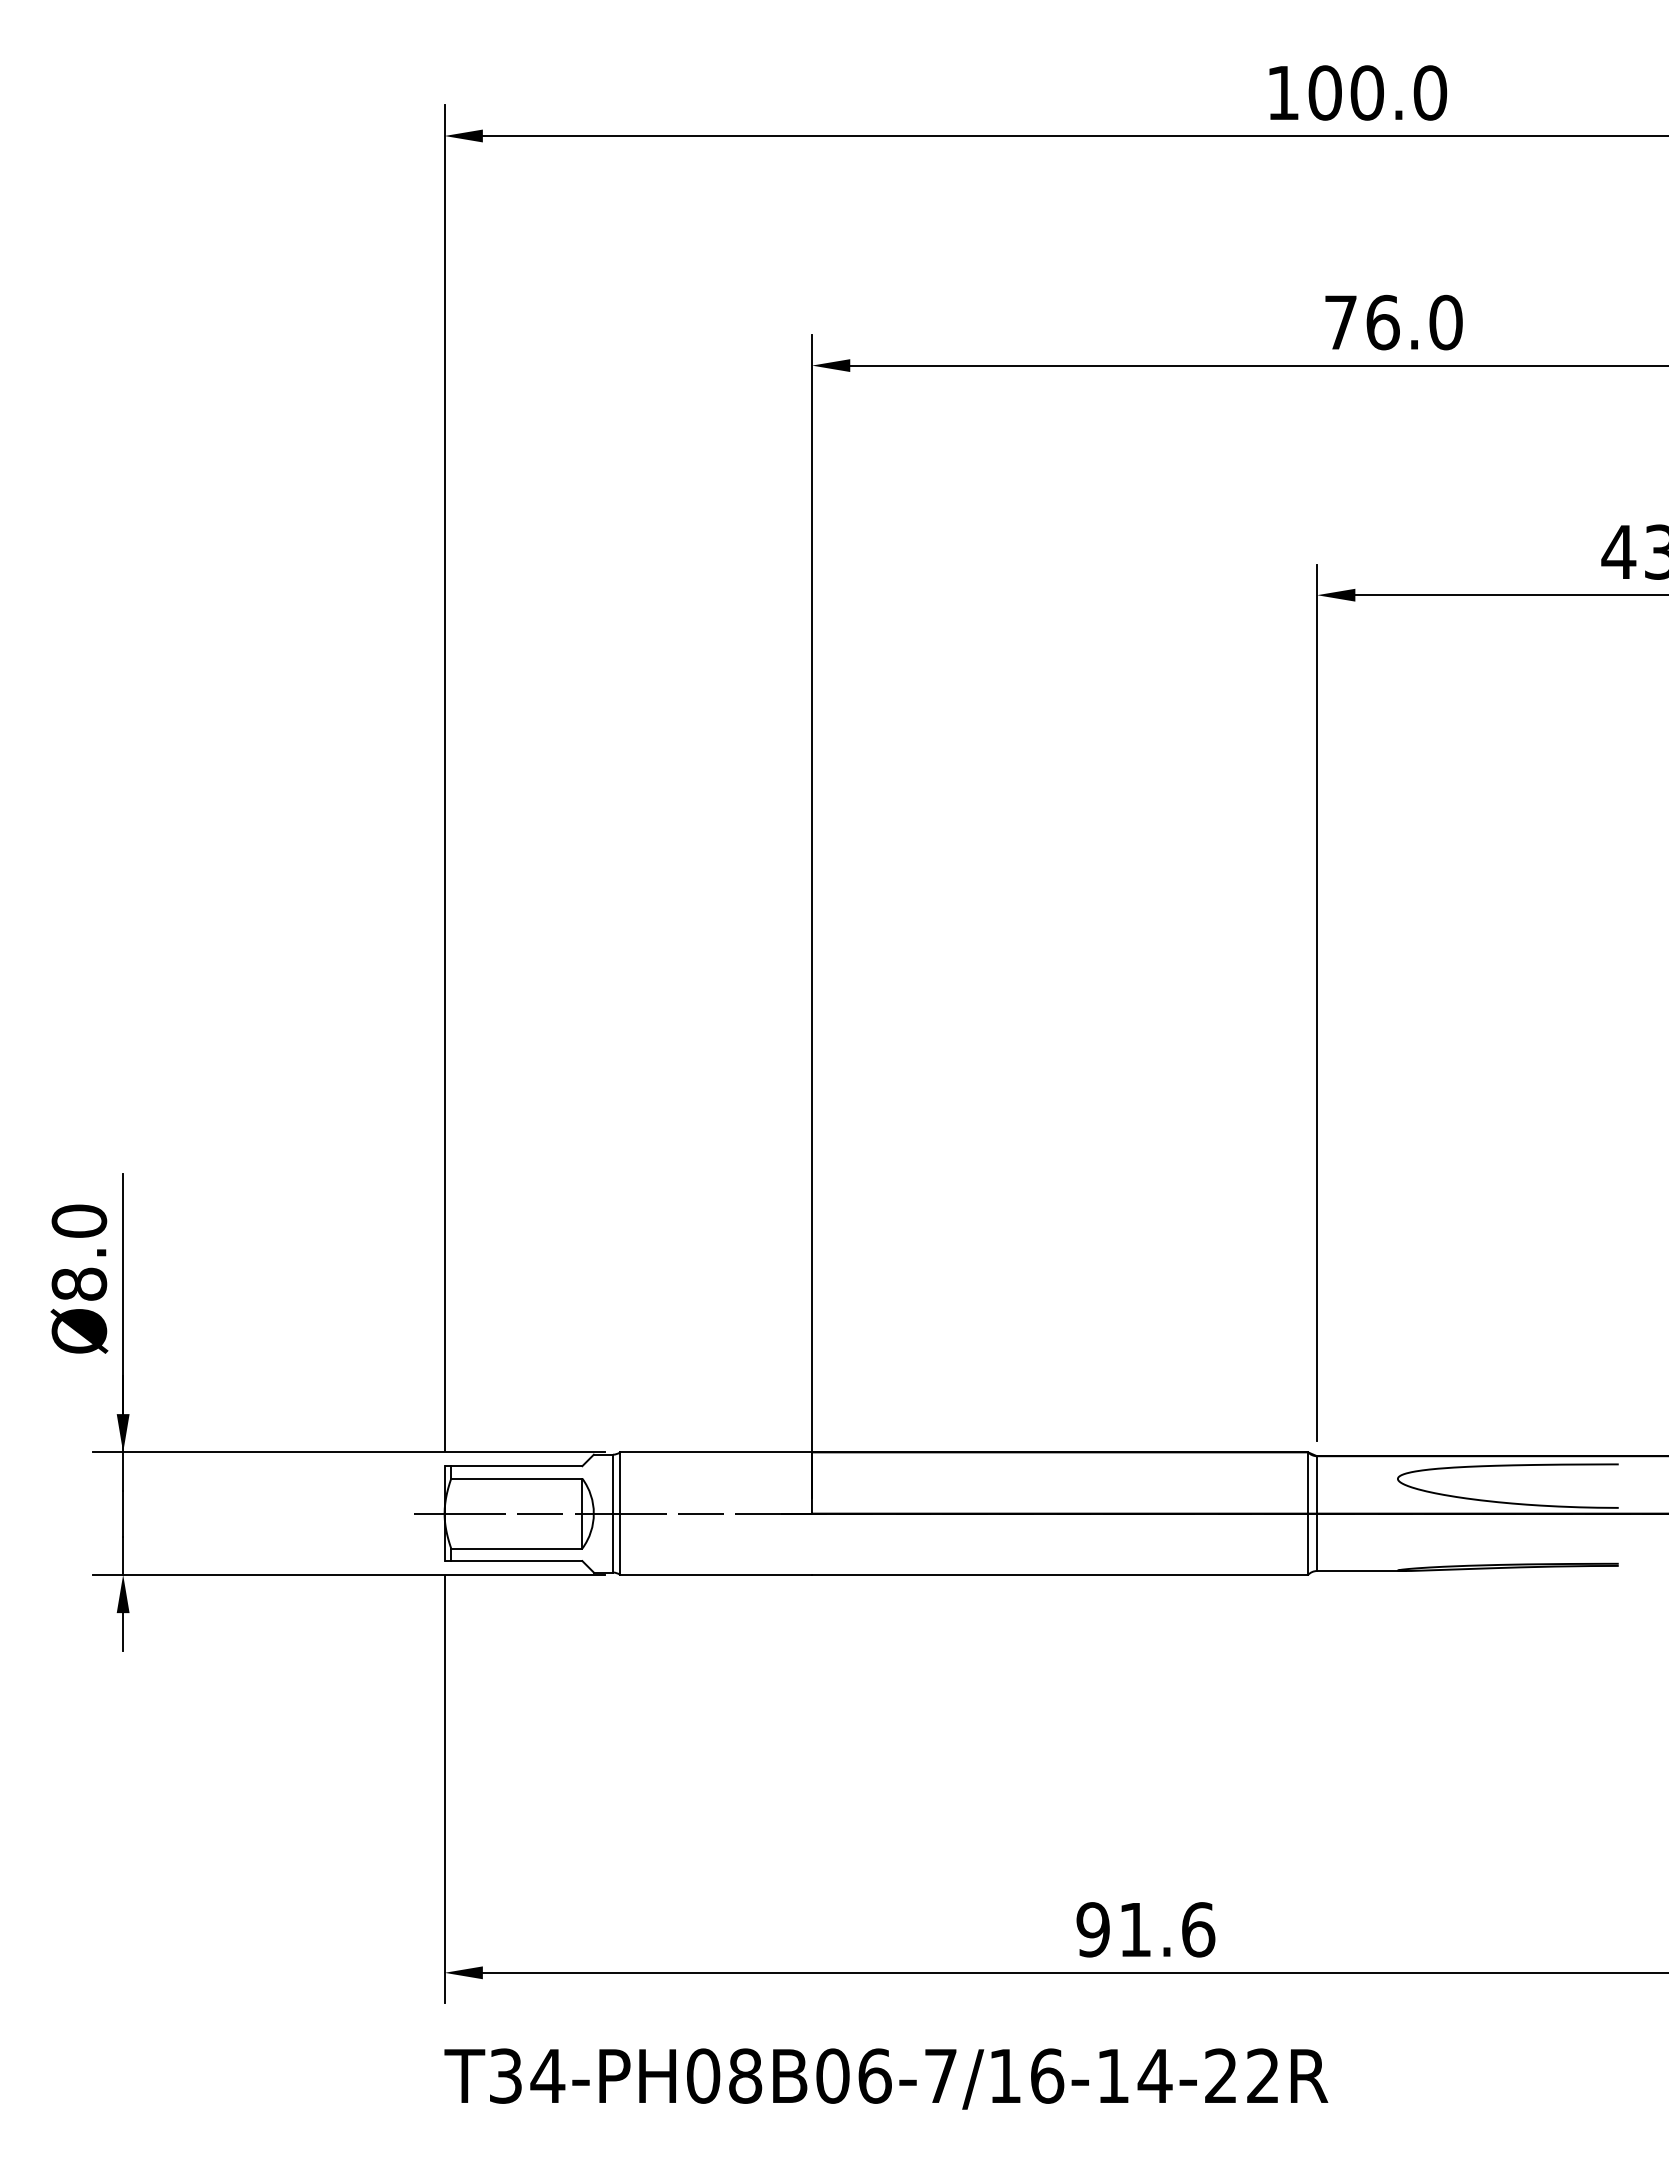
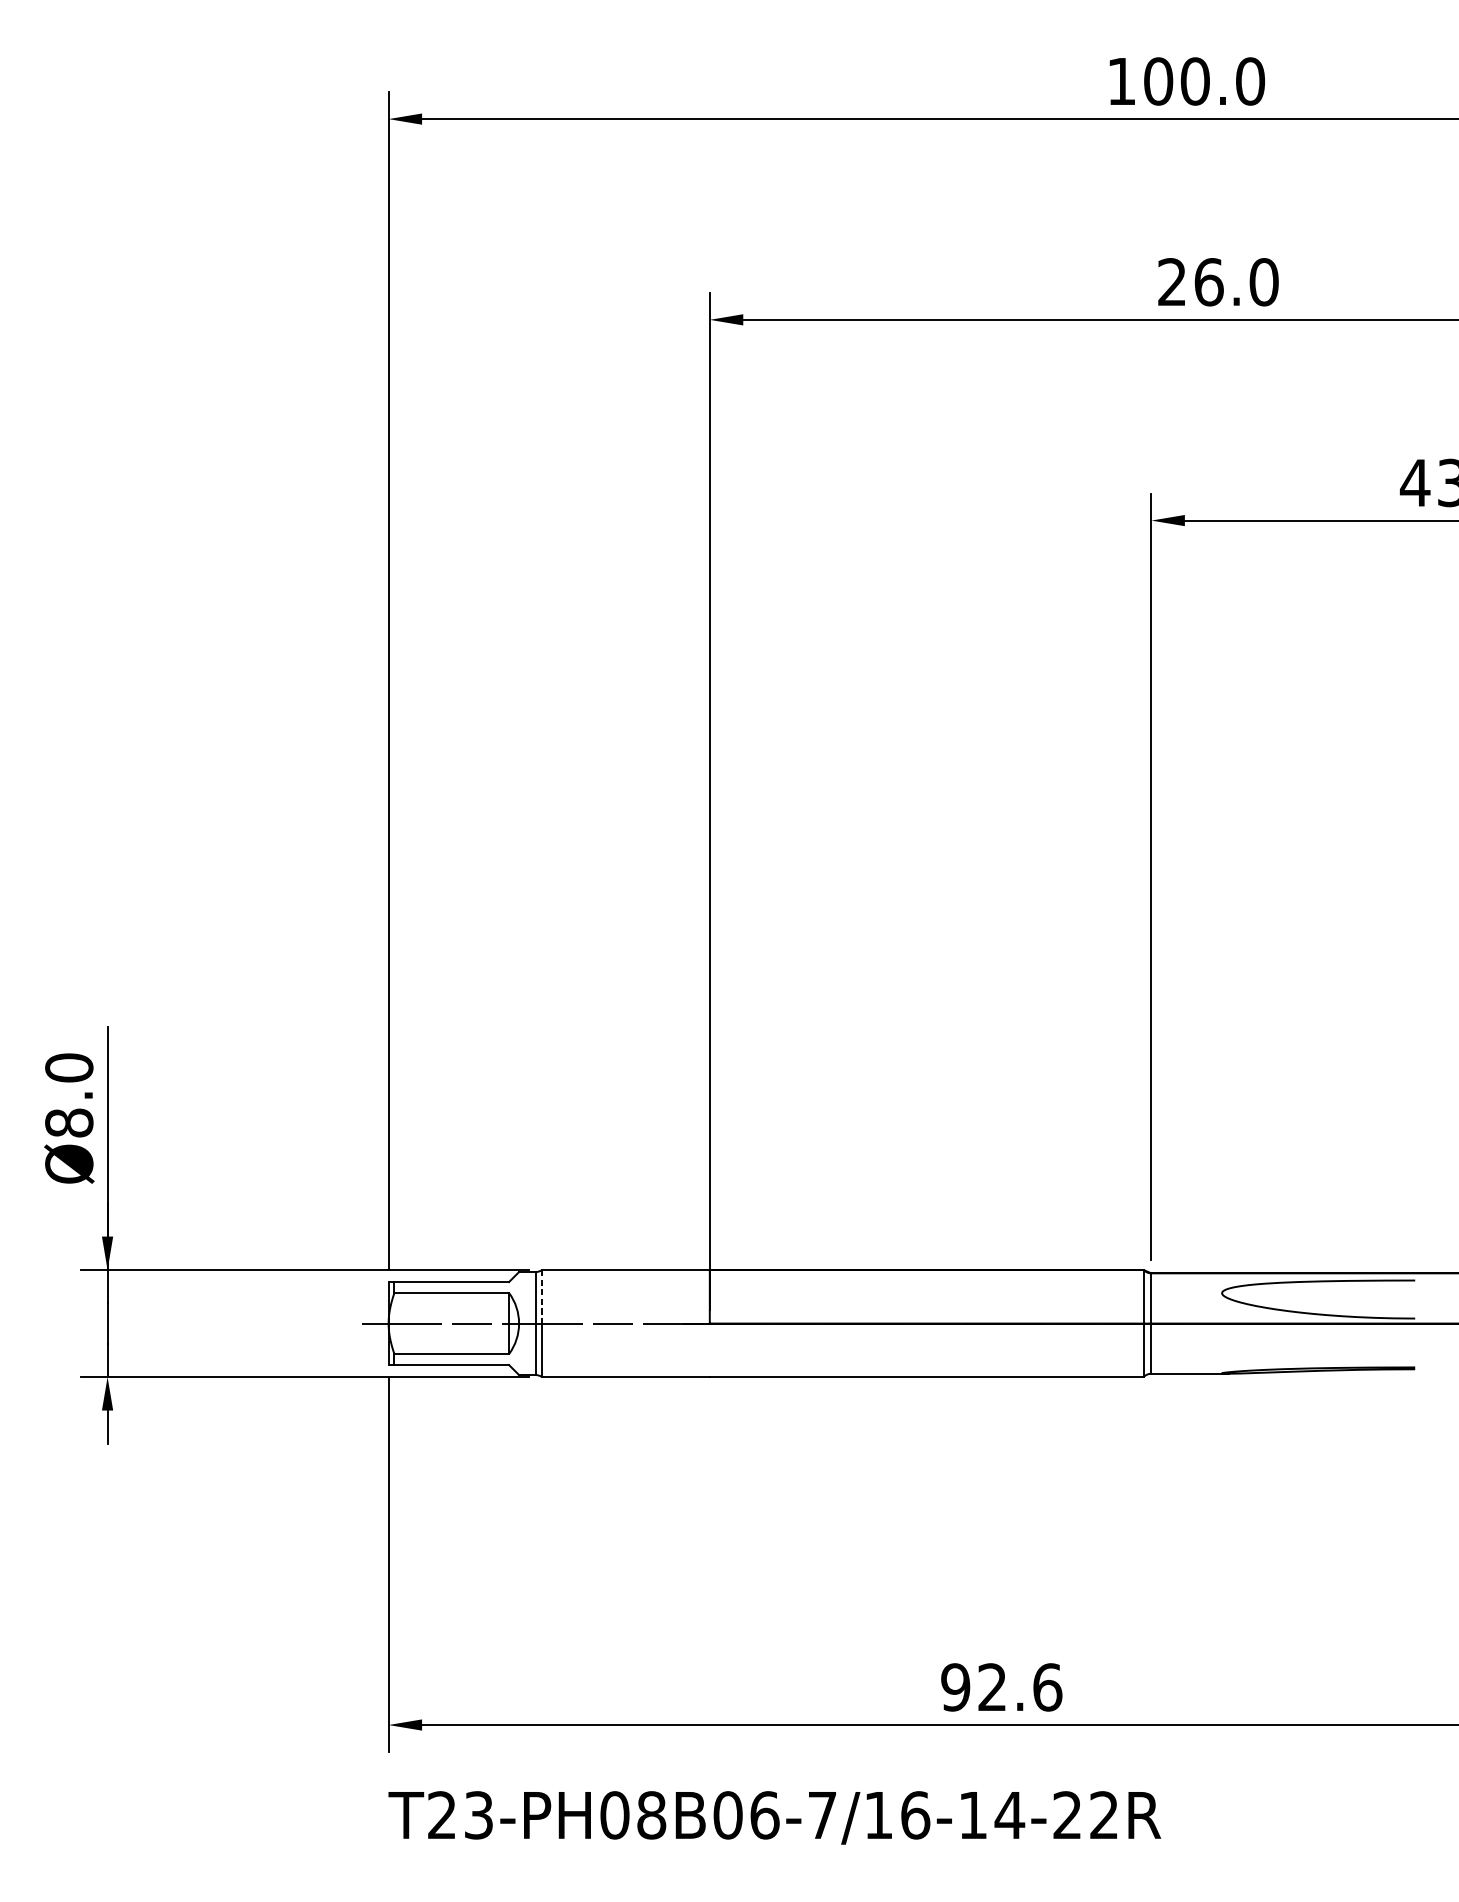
text: (1340, 321) -> (1171, 281), 76.0 -> 26.0
line: (620, 1483) -> (542, 1297), solid -> dashed
text: (1134, 1929) -> (991, 1687), 91.6 -> 92.6
text: (527, 2075) -> (461, 1814), T34-PH08B06-7/16-14-22R -> T23-PH08B06-7/16-14-22R

